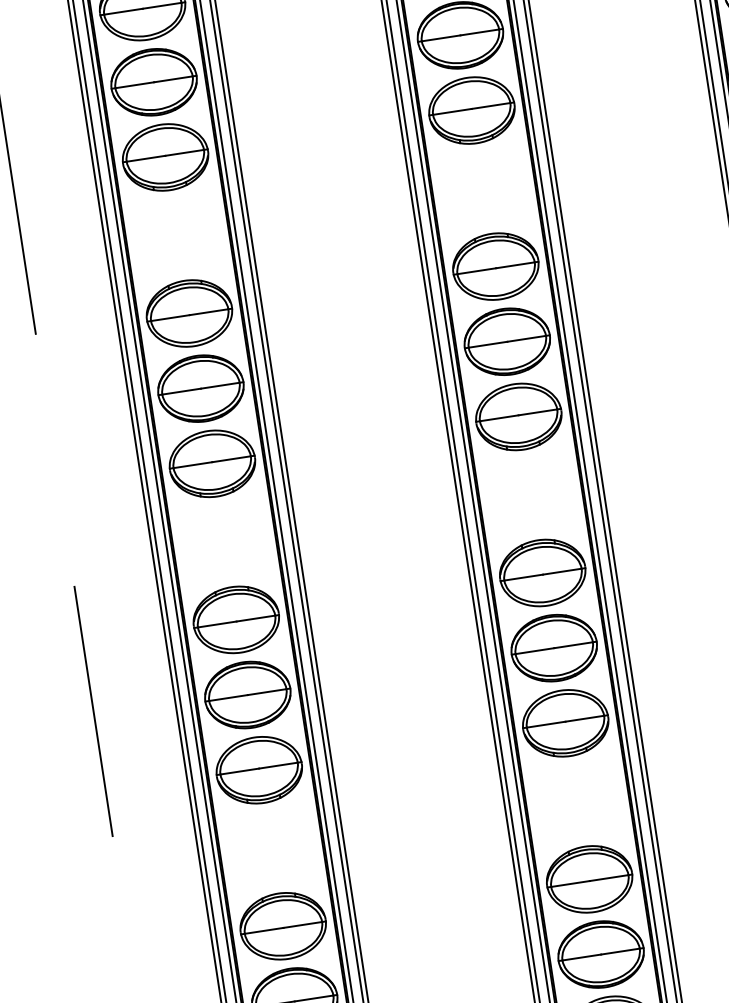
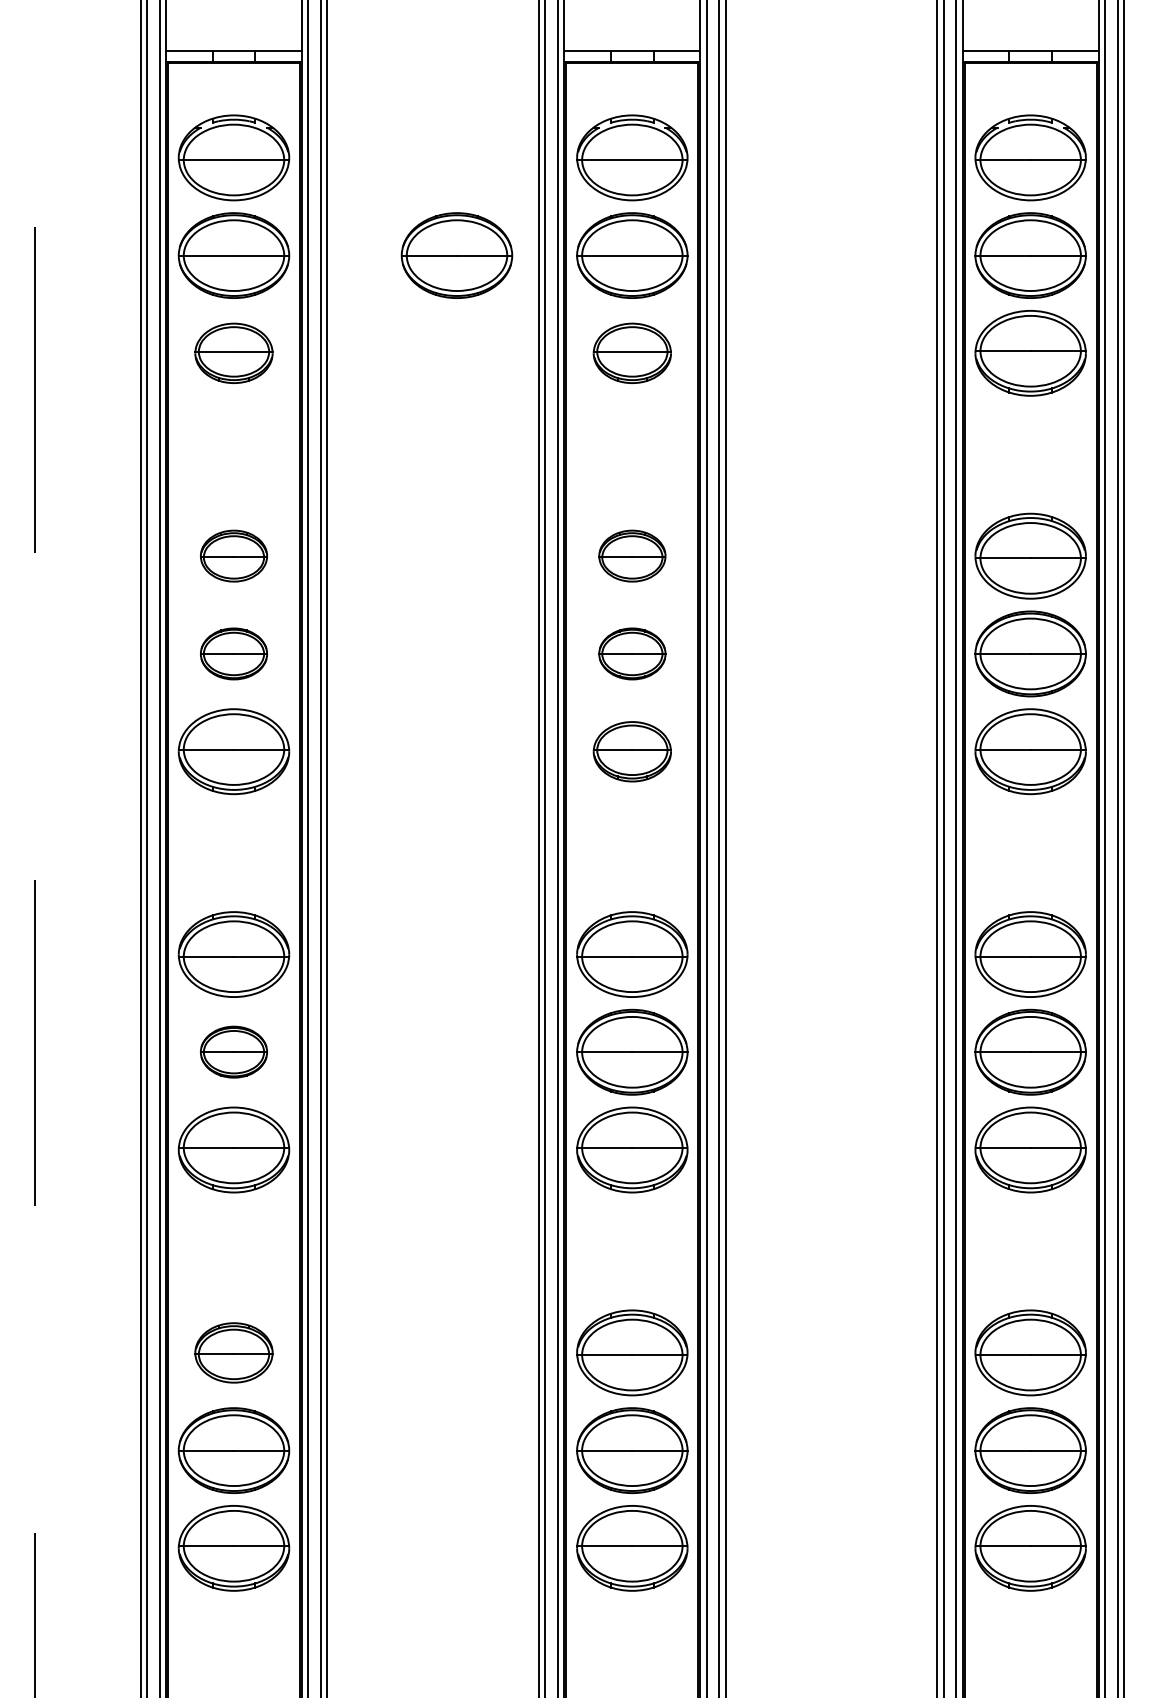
part: (325, 56) -> (456, 255), added
part: (472, 110) -> (632, 353), size x0.7
part: (165, 157) -> (233, 353), size x0.7
part: (495, 266) -> (632, 555), size x0.6
part: (189, 313) -> (233, 555), size x0.6
part: (507, 341) -> (632, 653), size x0.6
part: (200, 388) -> (233, 653), size x0.6
part: (518, 416) -> (632, 751), size x0.7
part: (247, 694) -> (233, 1051), size x0.6
part: (282, 926) -> (233, 1352), size x0.7

